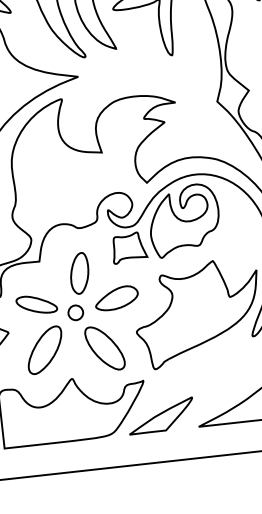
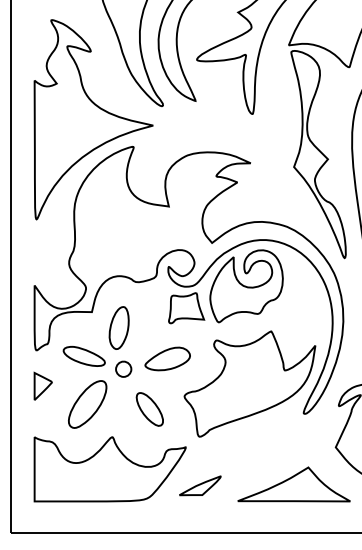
part: (78, 273) -> (118, 327), moved
part: (104, 348) -> (149, 409), size x0.7
part: (161, 415) -> (200, 485), size x0.6

